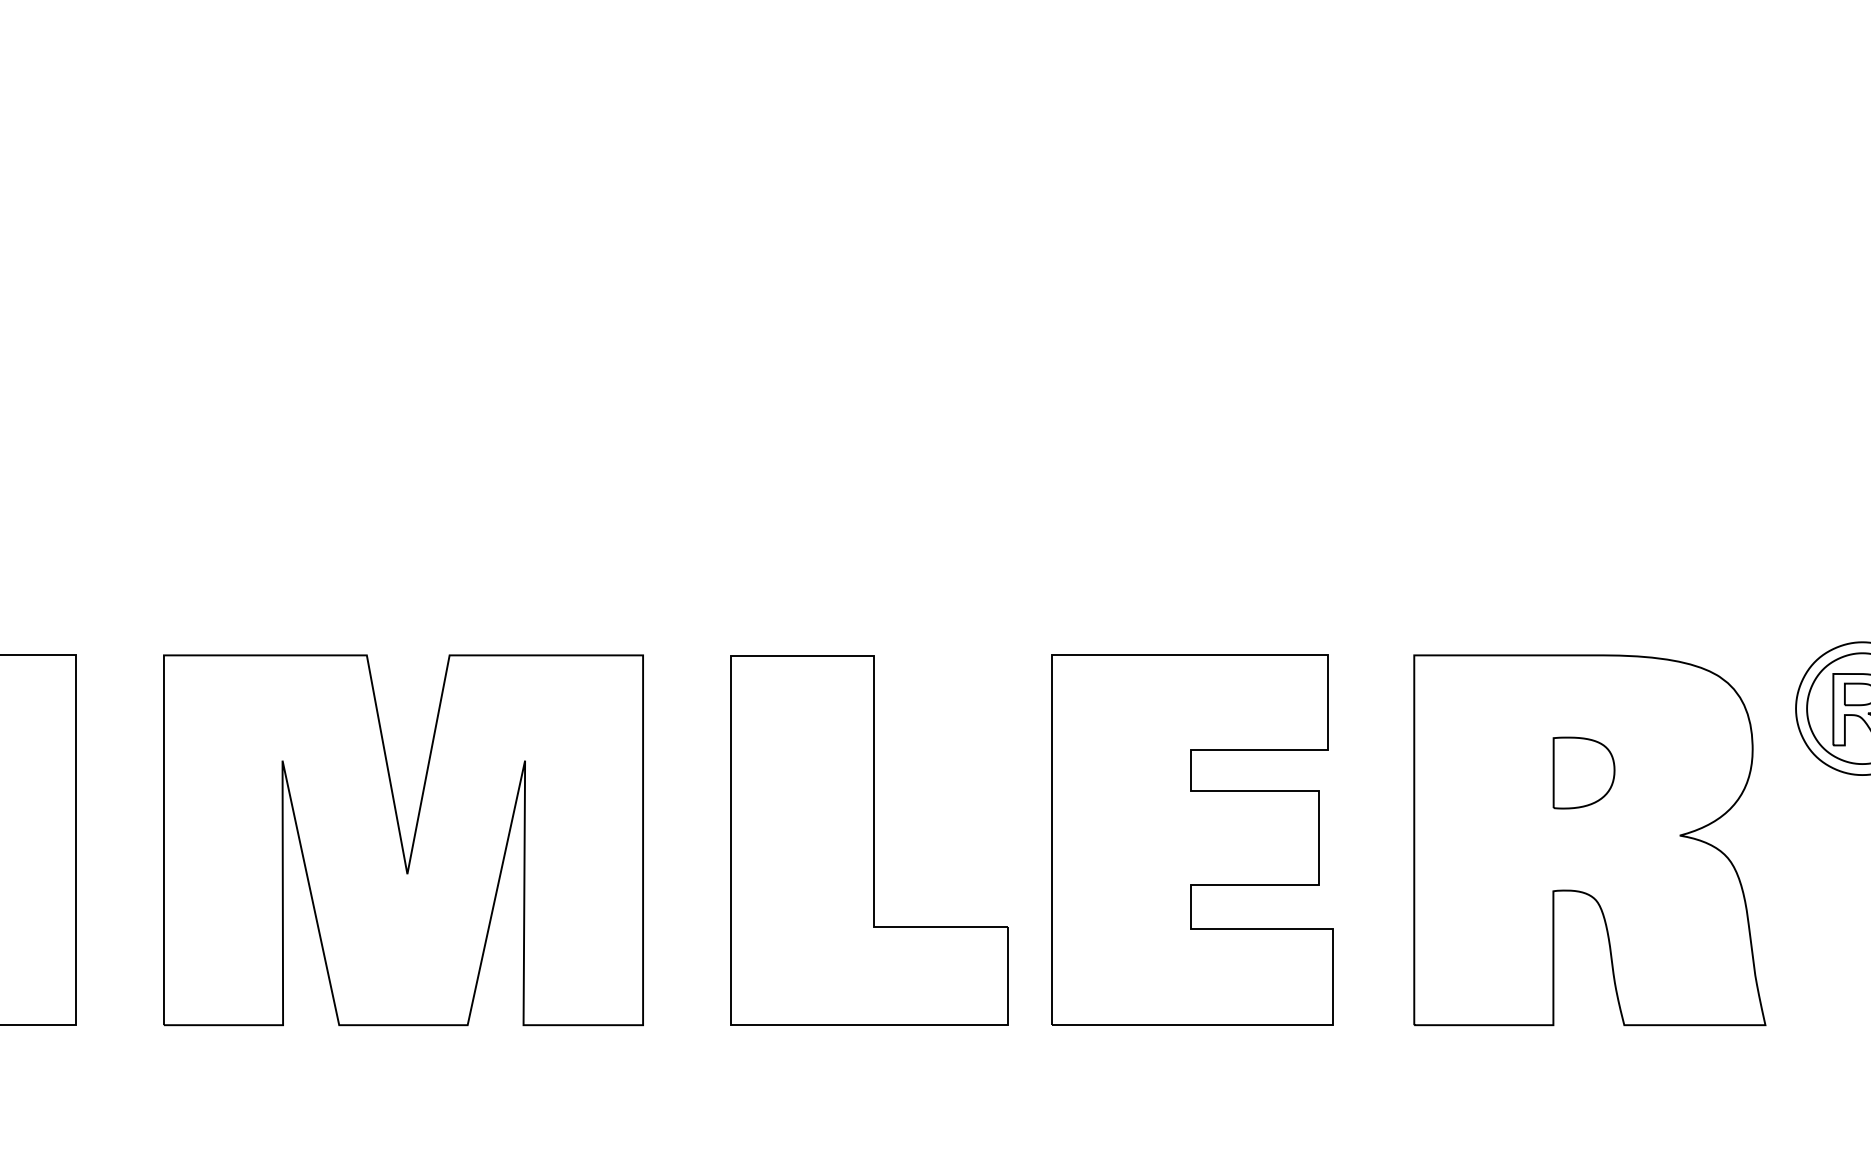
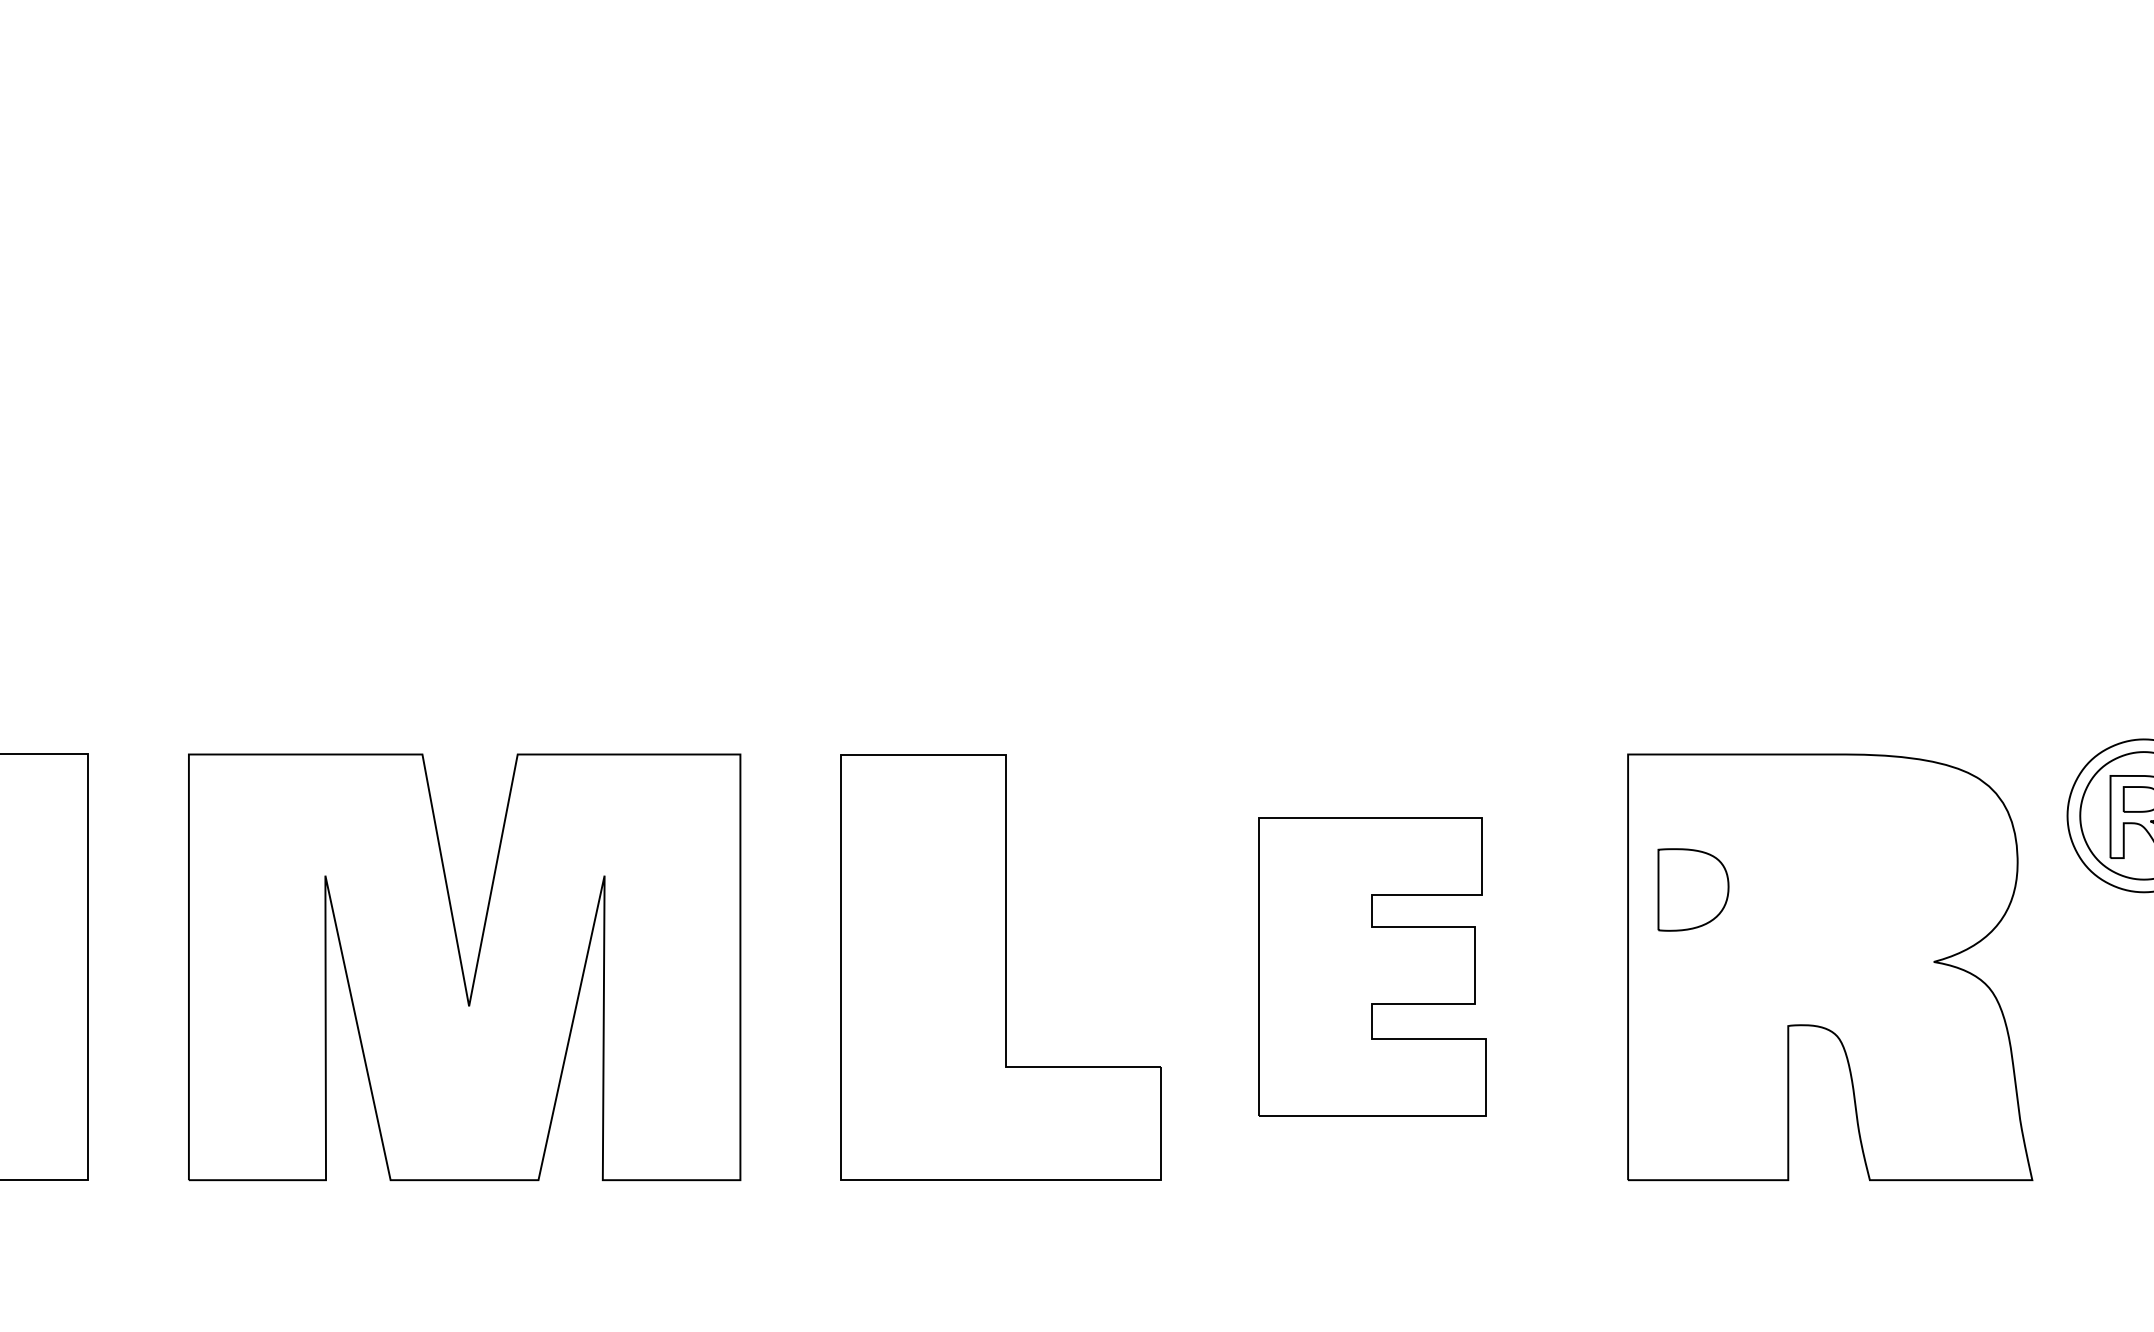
part: (1583, 772) -> (1692, 889), moved
part: (1192, 839) -> (1372, 966), size x0.7

